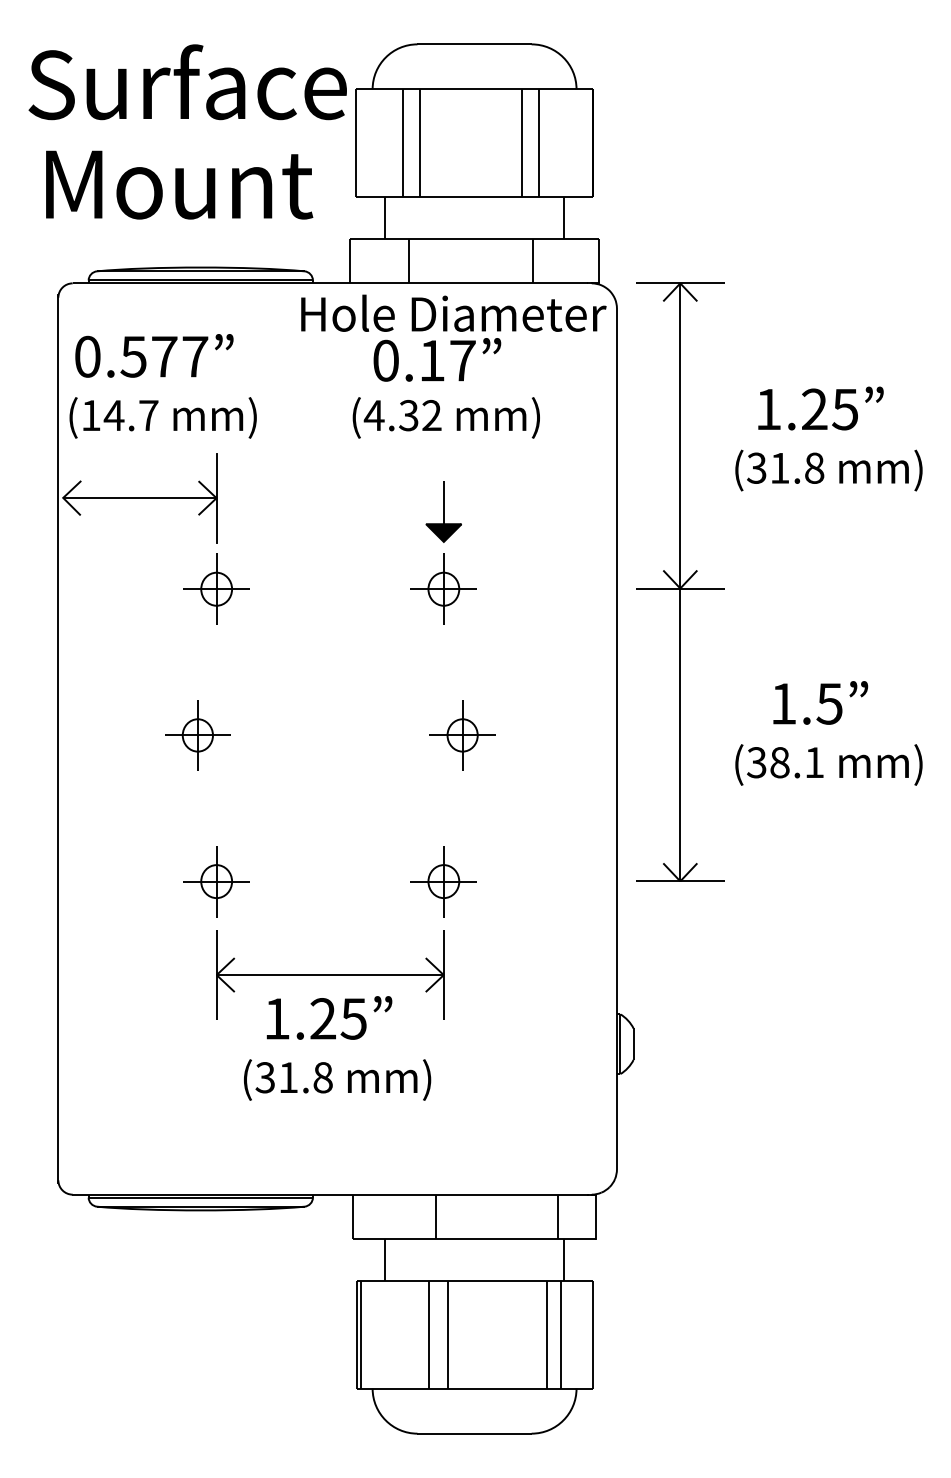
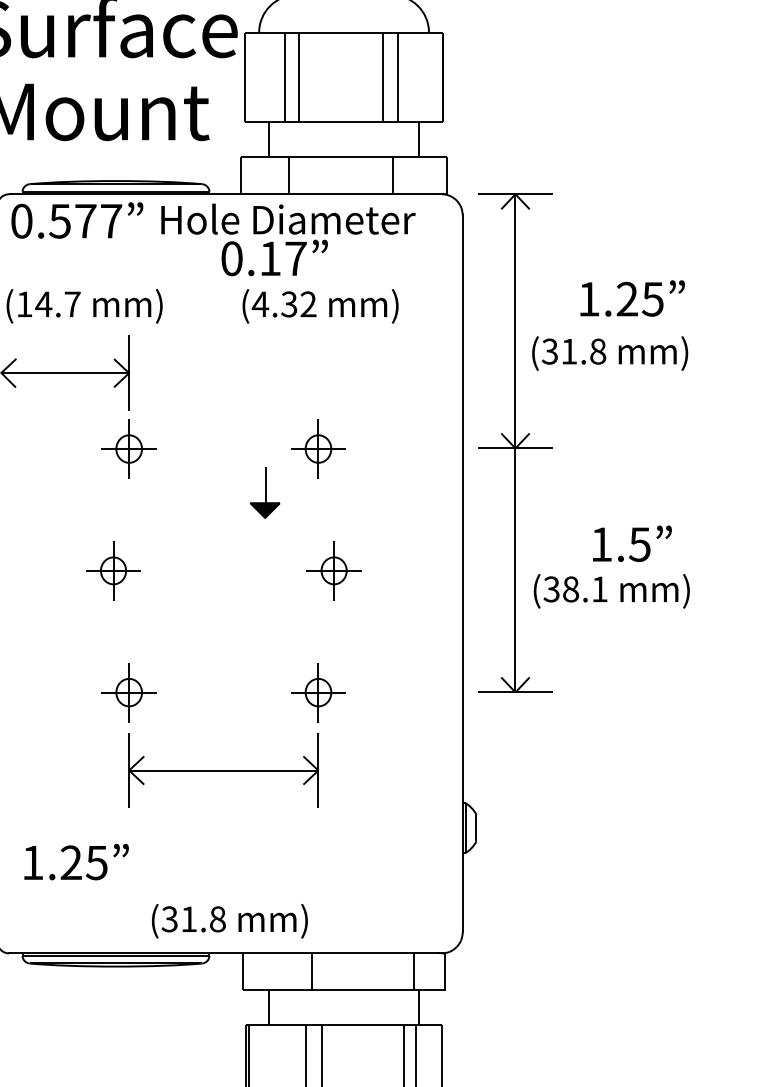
text: (453, 337) -> (288, 239), moved
text: (154, 355) -> (77, 220), moved
text: (828, 470) -> (609, 353), moved
part: (443, 511) -> (264, 492), moved
text: (828, 764) -> (611, 590), moved
text: (329, 1017) -> (76, 861), moved
text: (337, 1079) -> (229, 920), moved

